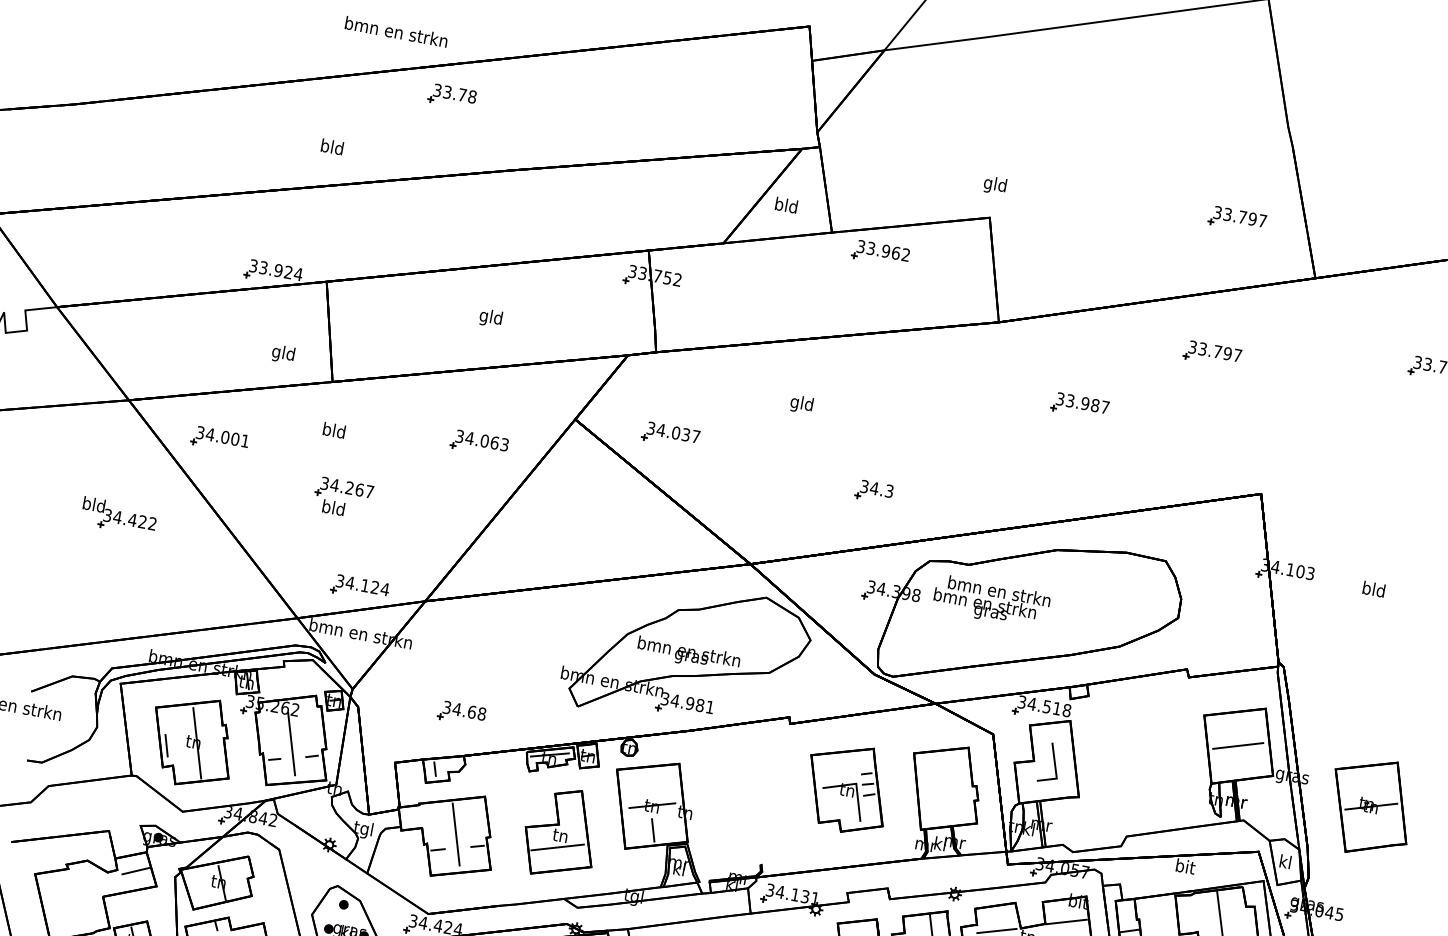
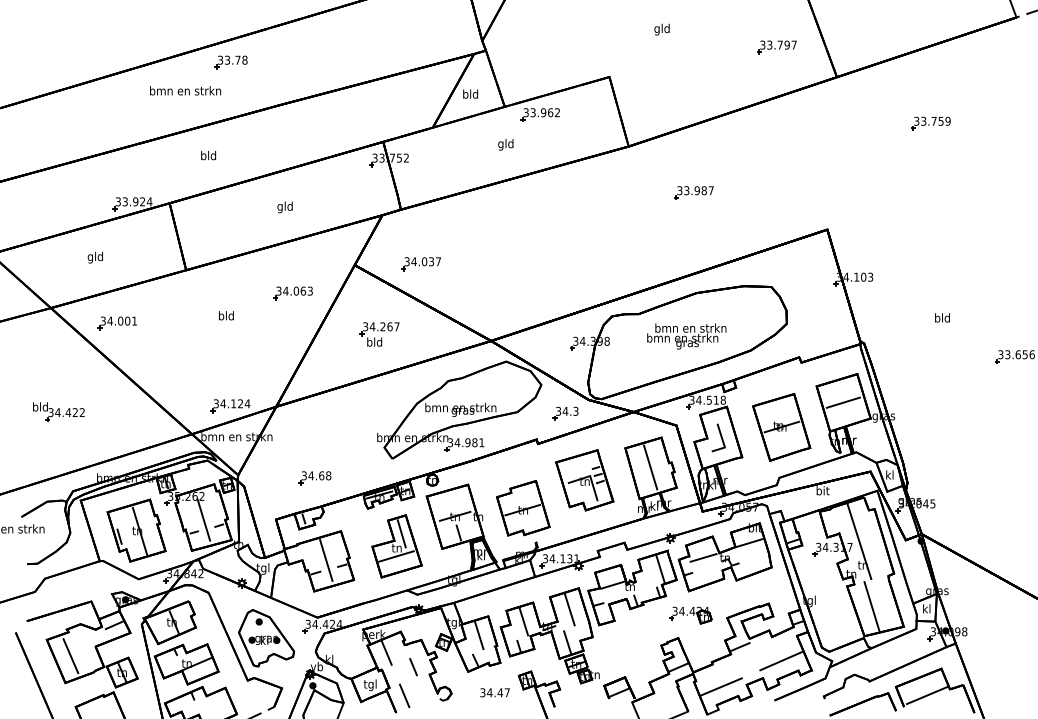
text: (396, 31) -> (185, 90), moved
text: (332, 146) -> (208, 155), moved
text: (994, 185) -> (661, 29), moved
text: (282, 353) -> (94, 257), moved
part: (1211, 354) -> (776, 141), removed
text: (801, 404) -> (505, 144), moved
text: (334, 430) -> (226, 315), moved
part: (873, 491) -> (565, 413), moved
part: (342, 498) -> (379, 334), moved
part: (118, 515) -> (58, 411), moved
text: (1374, 588) -> (942, 317), moved
text: (991, 602) -> (686, 336), moved
line: (944, 787) -> (650, 467), added
part: (1370, 807) -> (781, 427), moved
part: (752, 812) -> (523, 508), added
line: (570, 815) -> (401, 533), added
line: (64, 904) -> (70, 656), added

